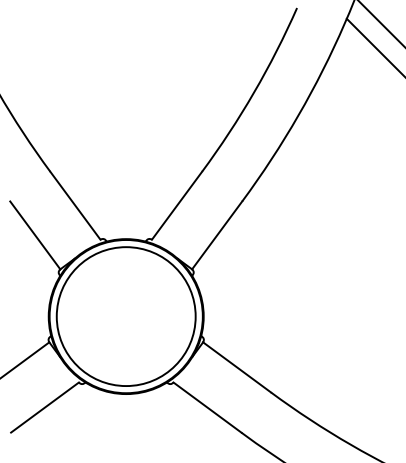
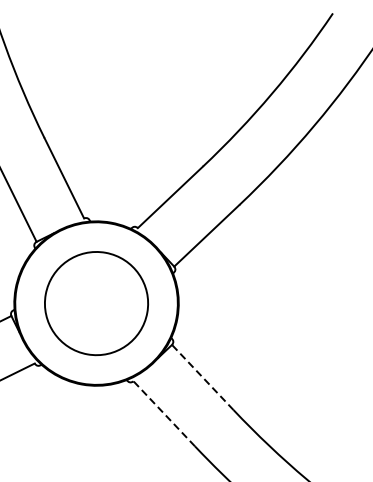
circle: (125, 316) -> (95, 303), size x0.7
line: (236, 367) -> (202, 377), solid -> dashed
line: (207, 407) -> (164, 413), solid -> dashed

